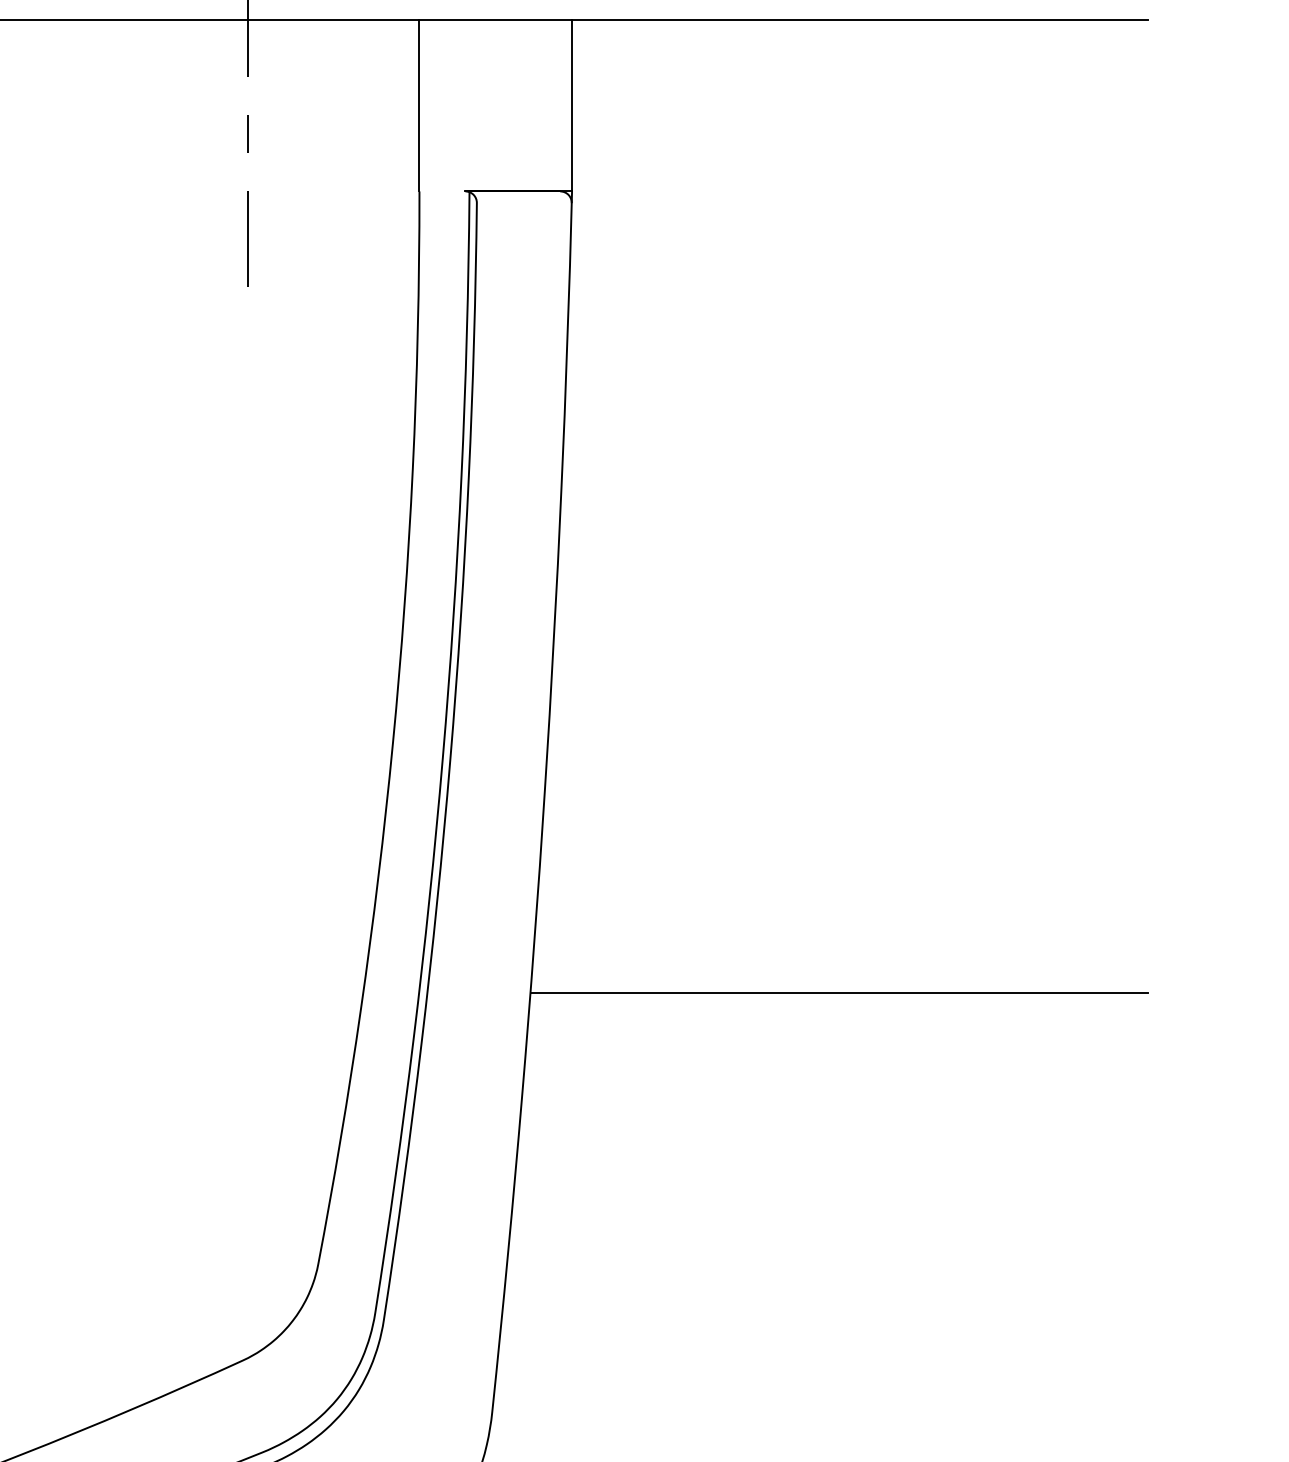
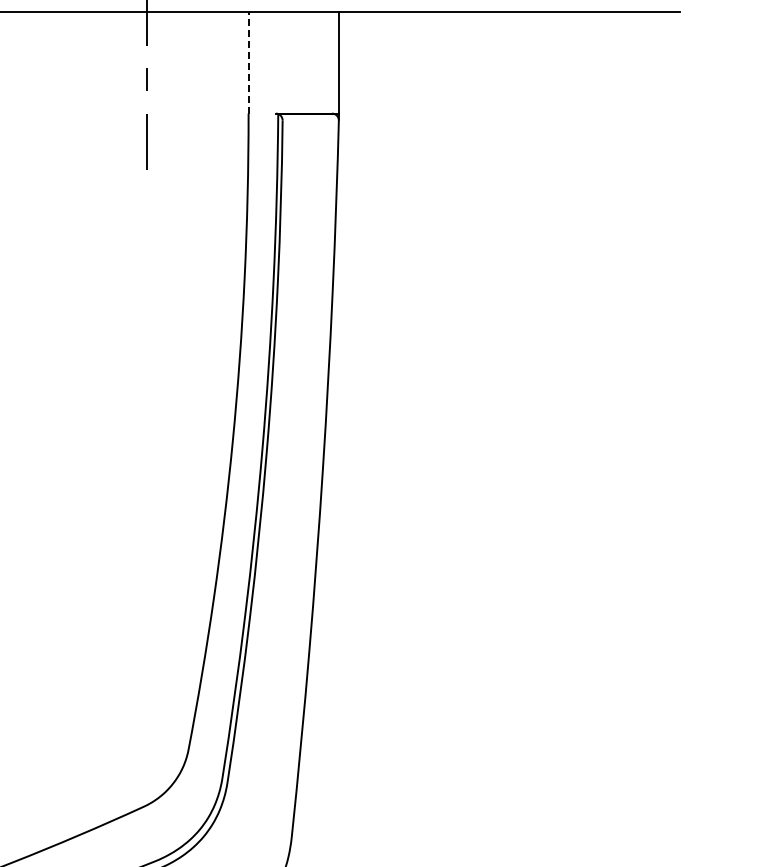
line: (419, 105) -> (248, 62), solid -> dashed
line: (839, 992) -> (497, 588), removed

